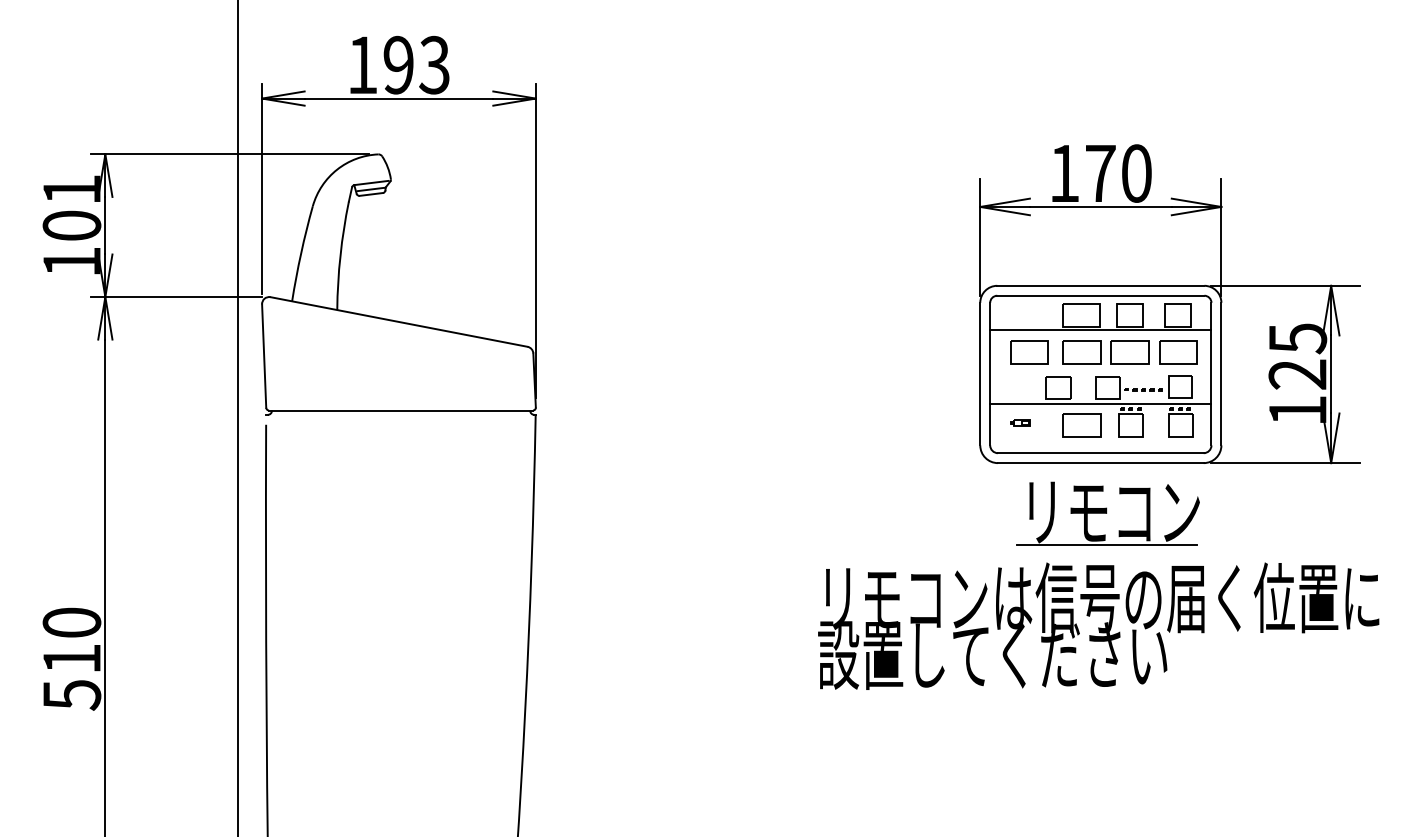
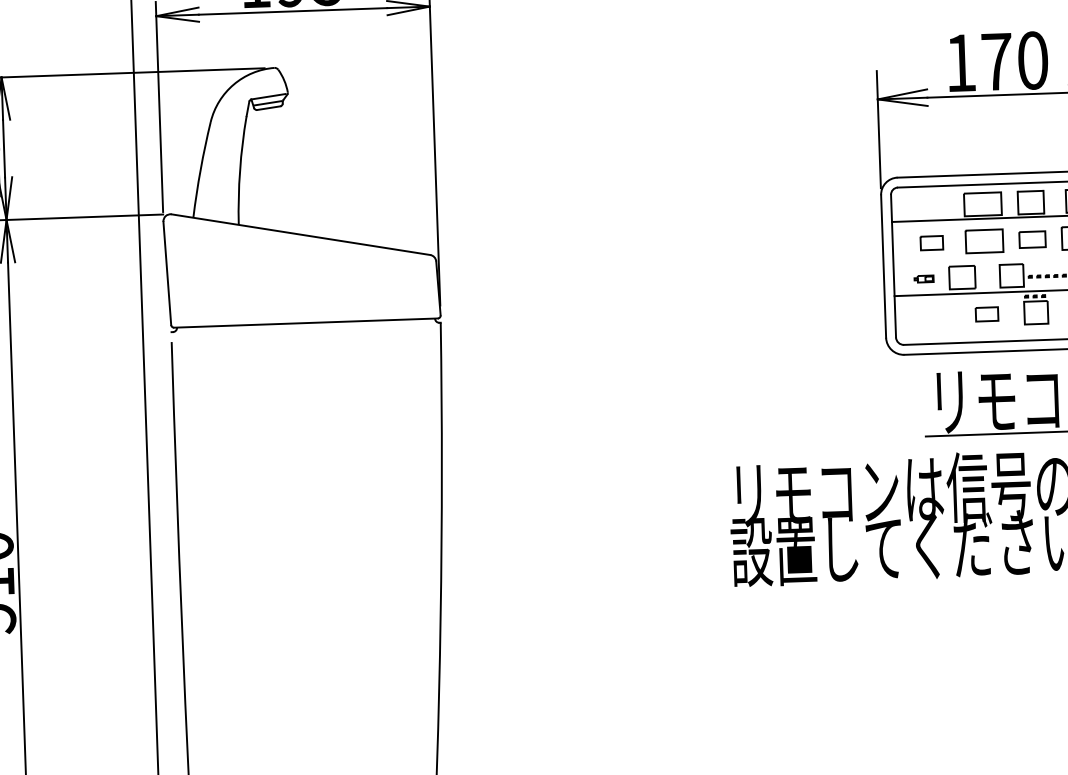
part: (1029, 352) -> (932, 243), size x0.6
part: (1129, 352) -> (1032, 239), size x0.7
part: (1020, 422) -> (924, 278), moved
part: (1081, 425) -> (986, 314), size x0.6

